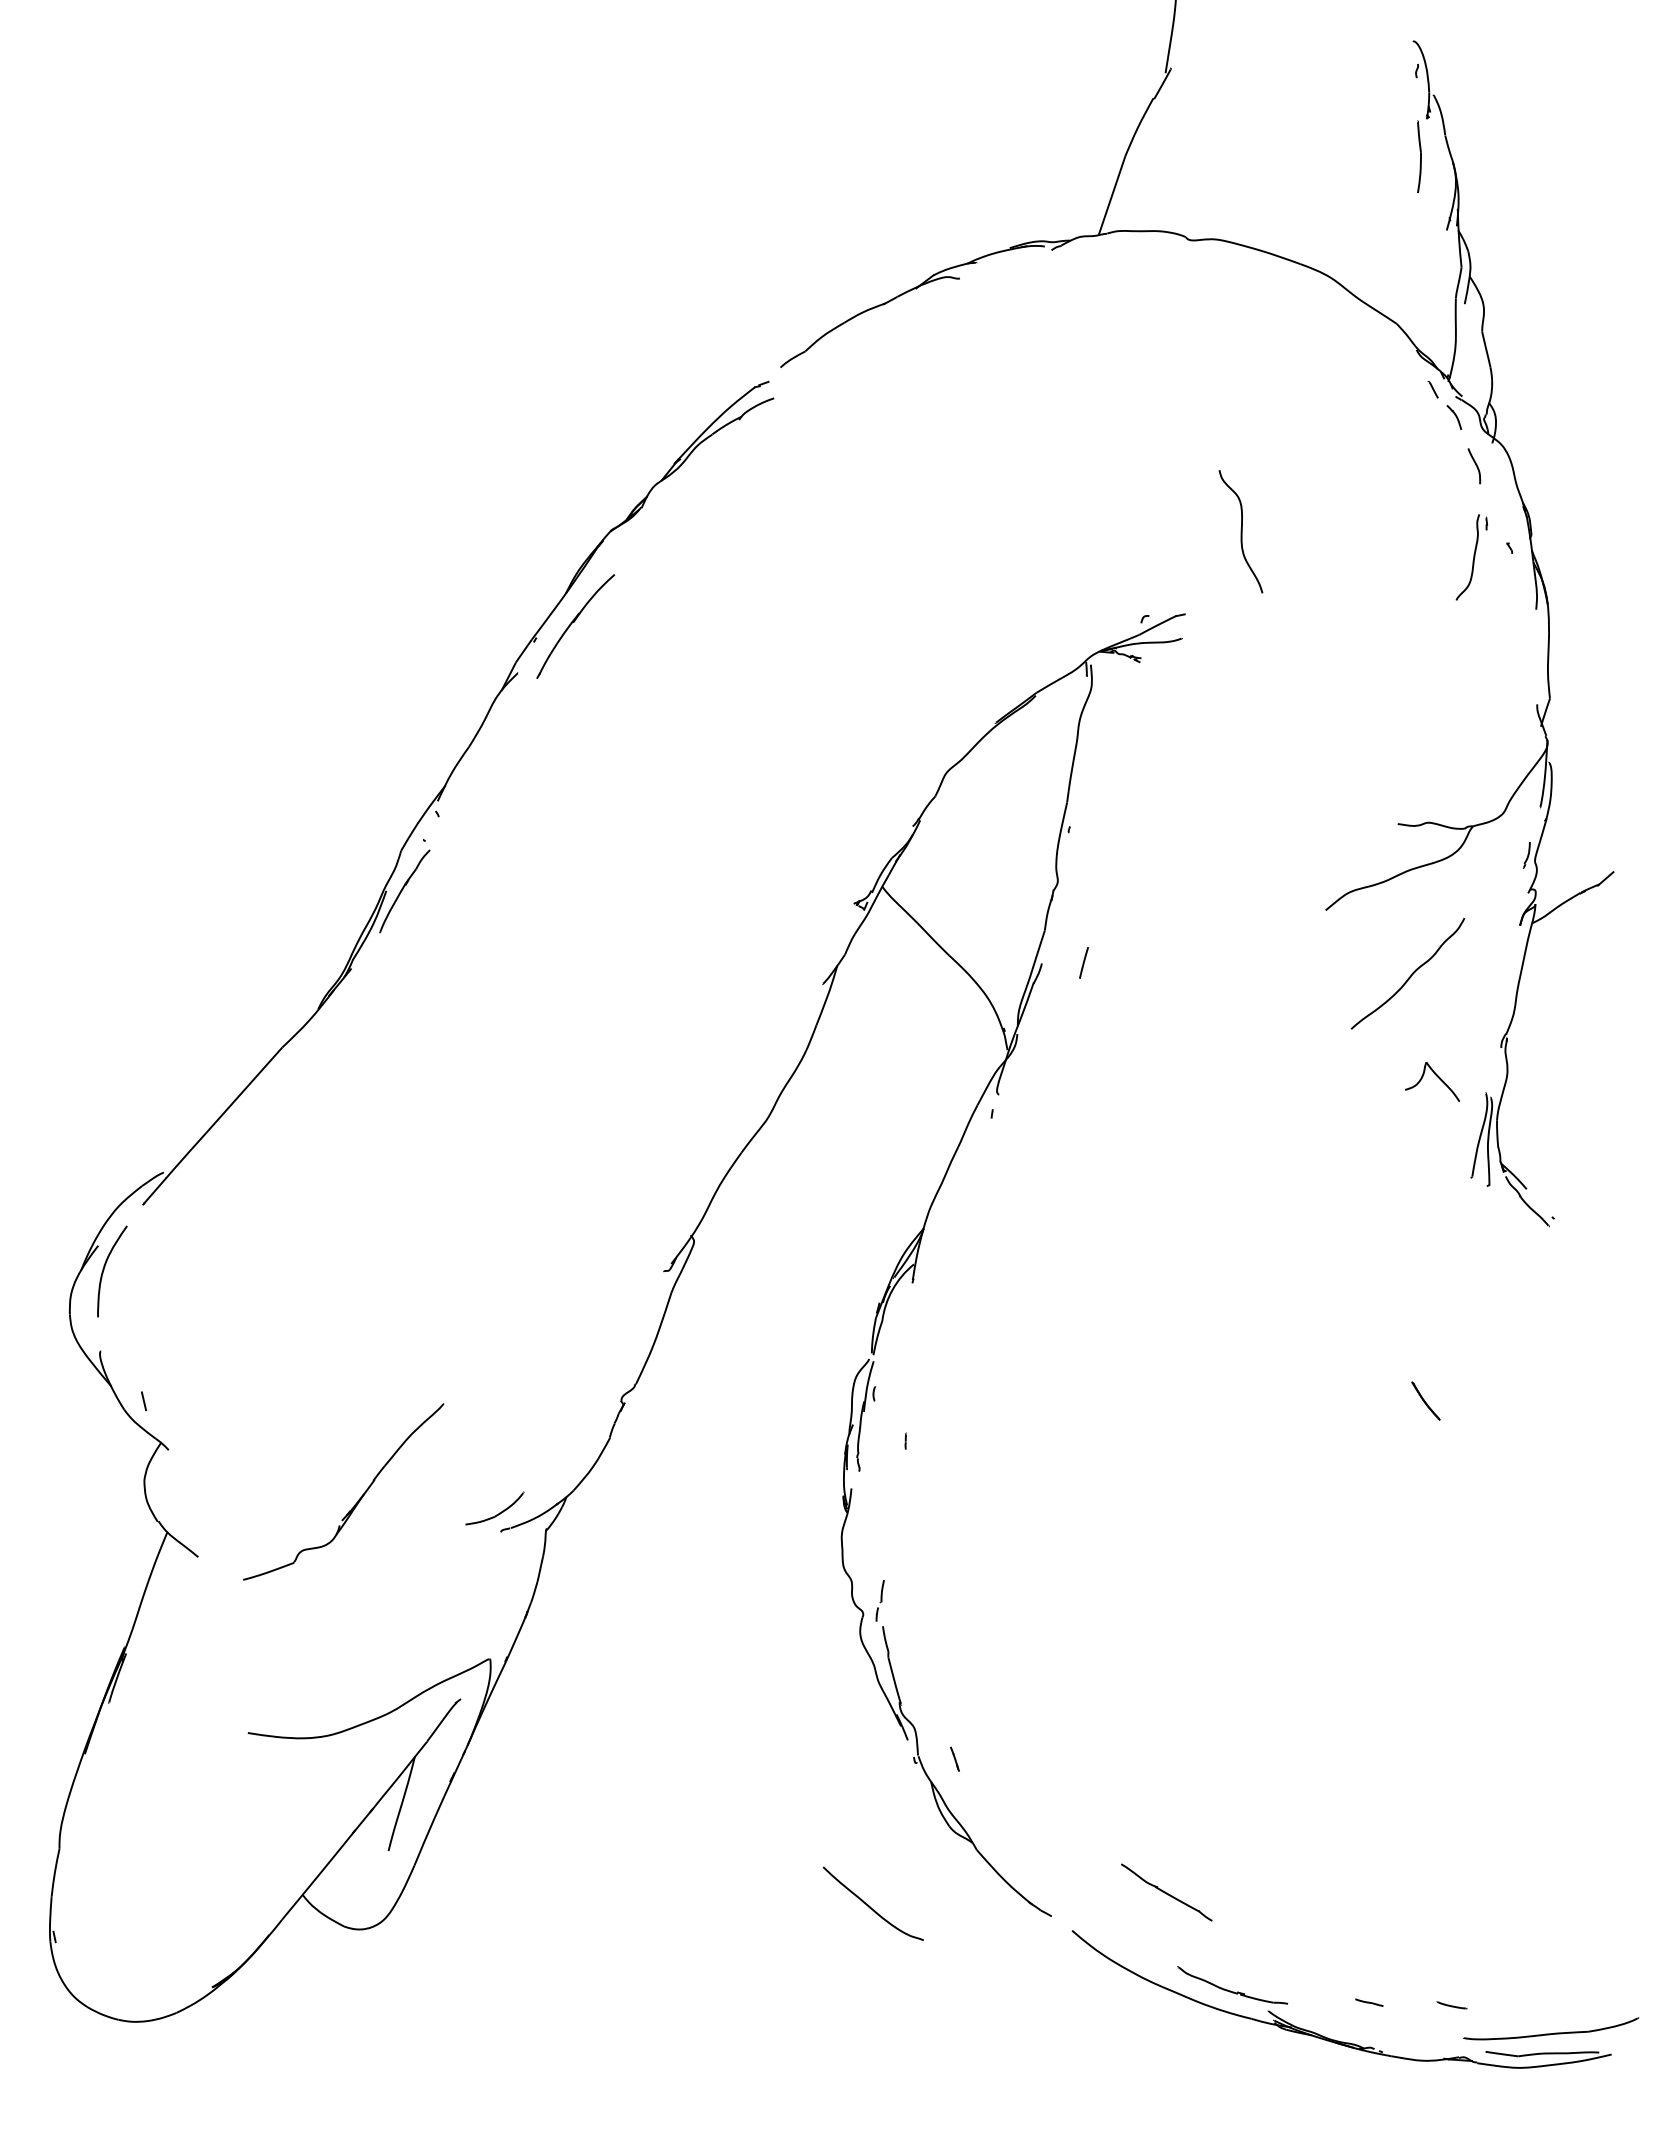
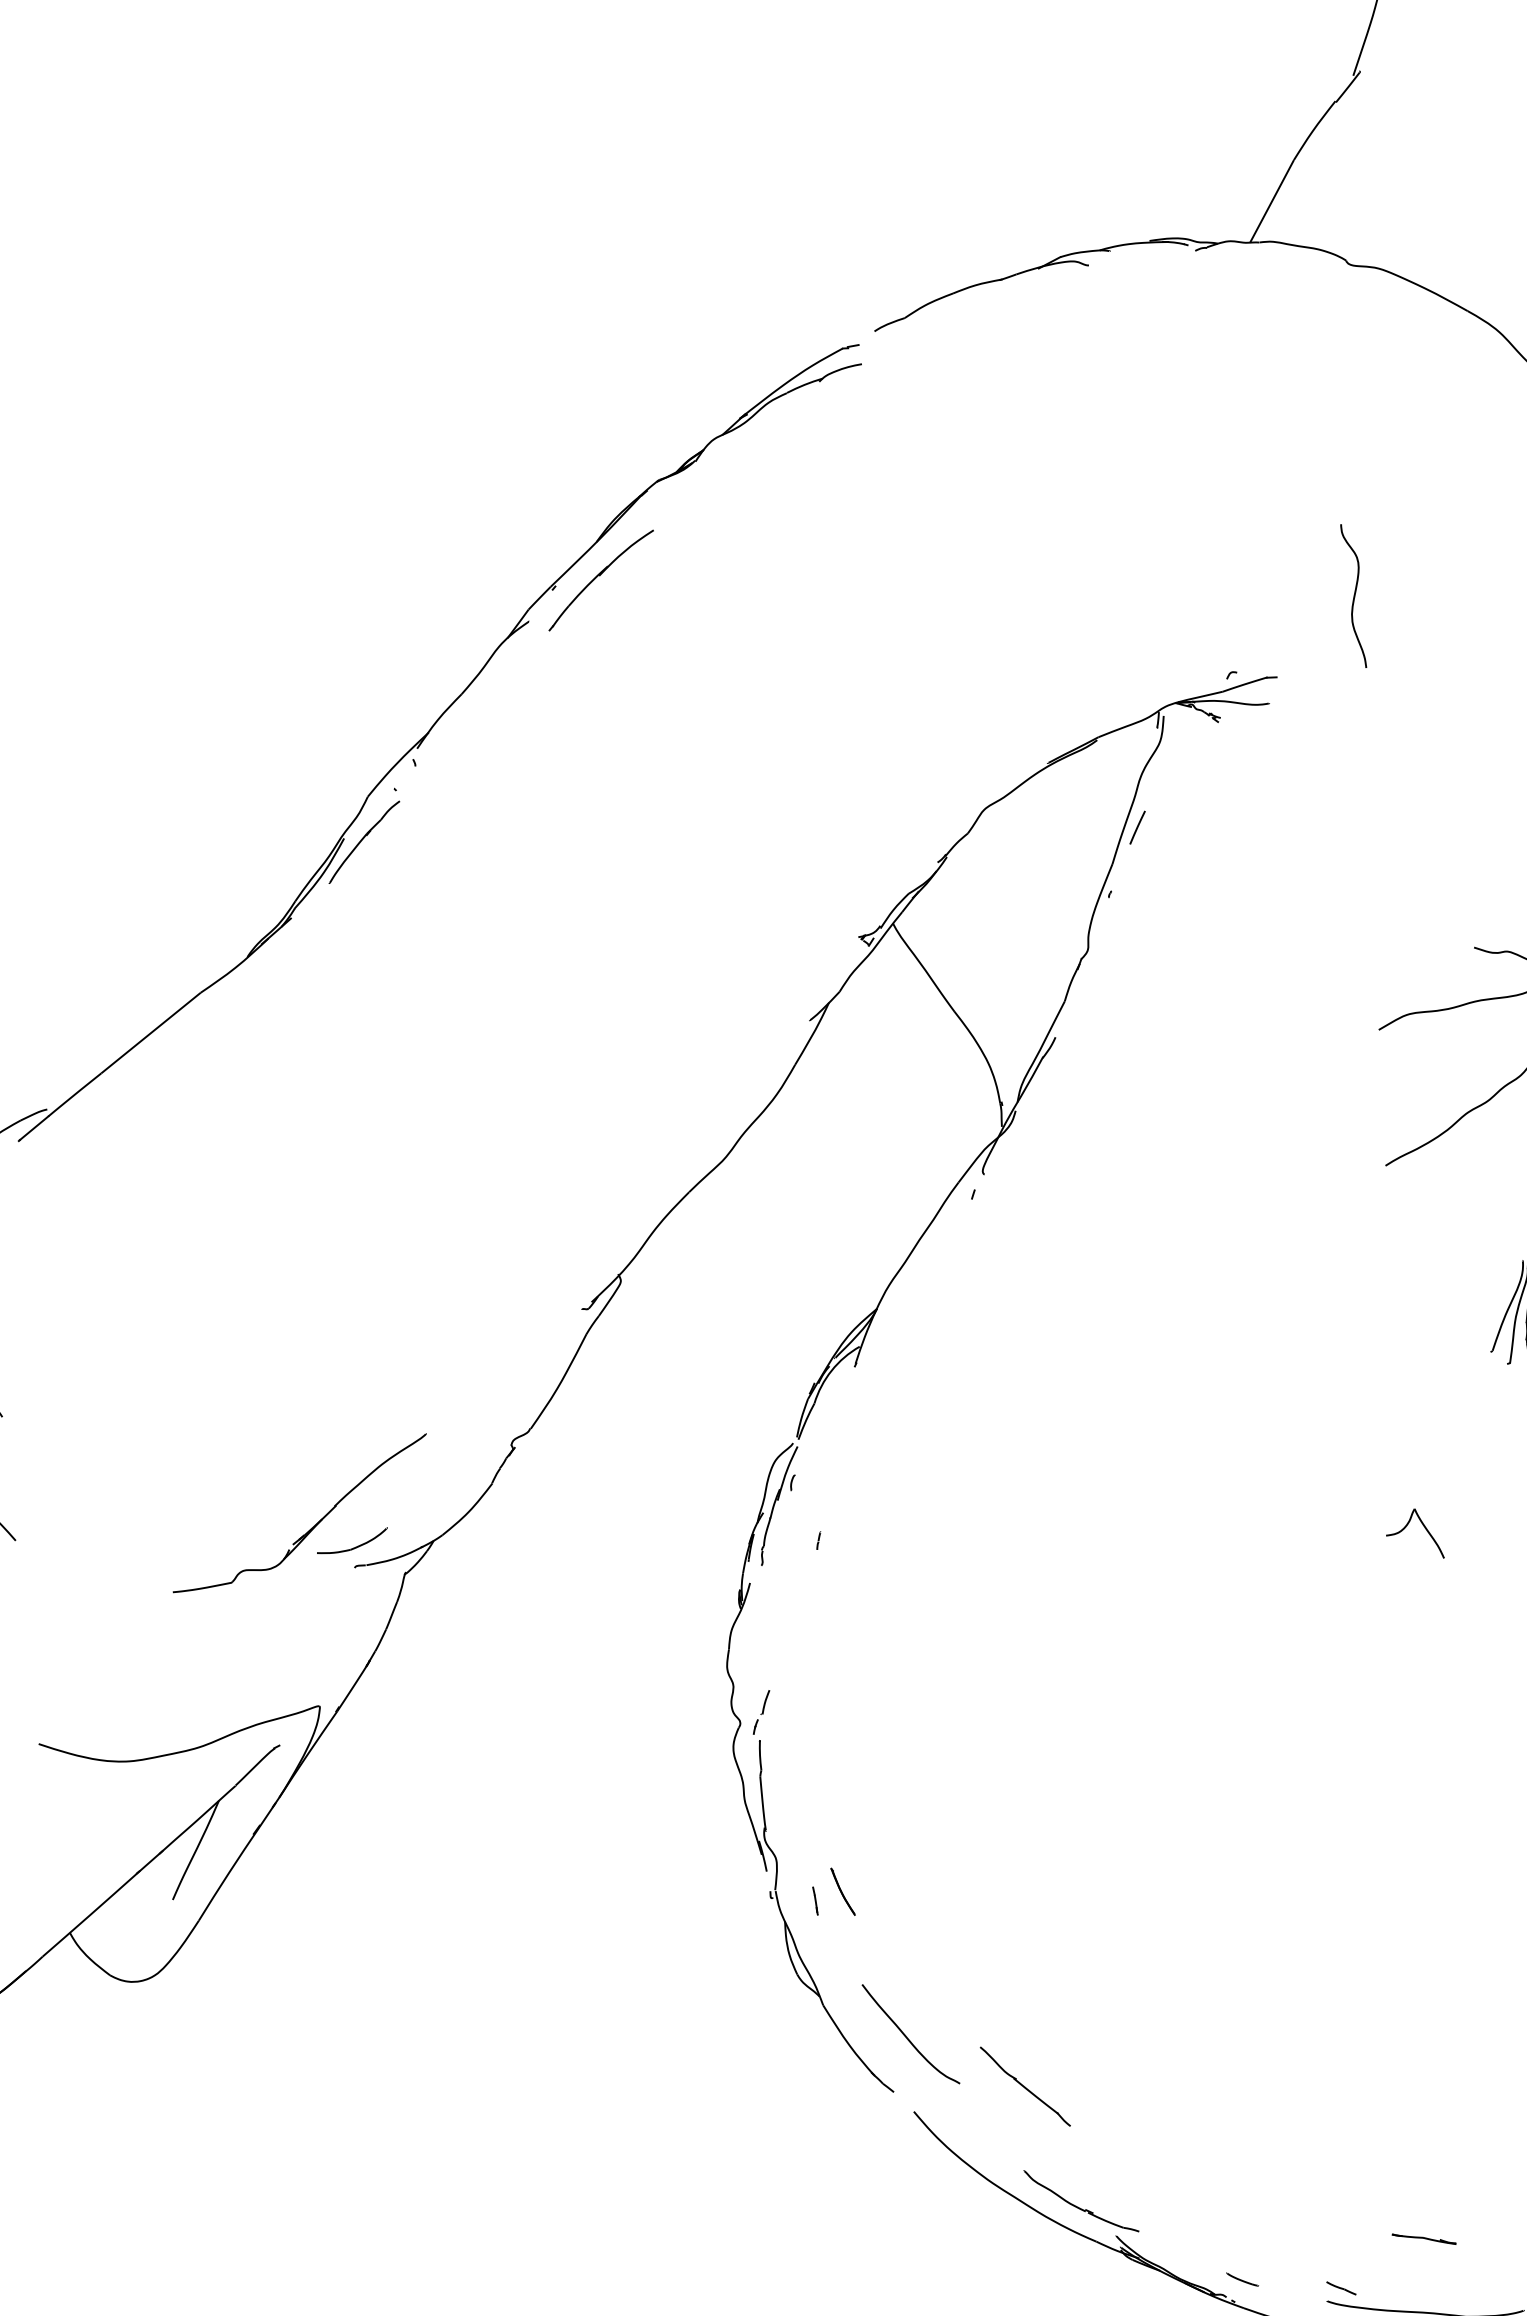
line: (1083, 962) -> (1137, 827), moved
part: (1436, 1076) -> (1423, 1526), moved
part: (1425, 1400) -> (842, 1891), moved
part: (355, 1503) -> (310, 1528), moved
curve: (869, 1905) -> (906, 2035), moved
part: (1540, 1968) -> (1424, 2238), added
line: (1369, 2002) -> (1341, 2288), moved
line: (1451, 2005) -> (1241, 2279), moved

